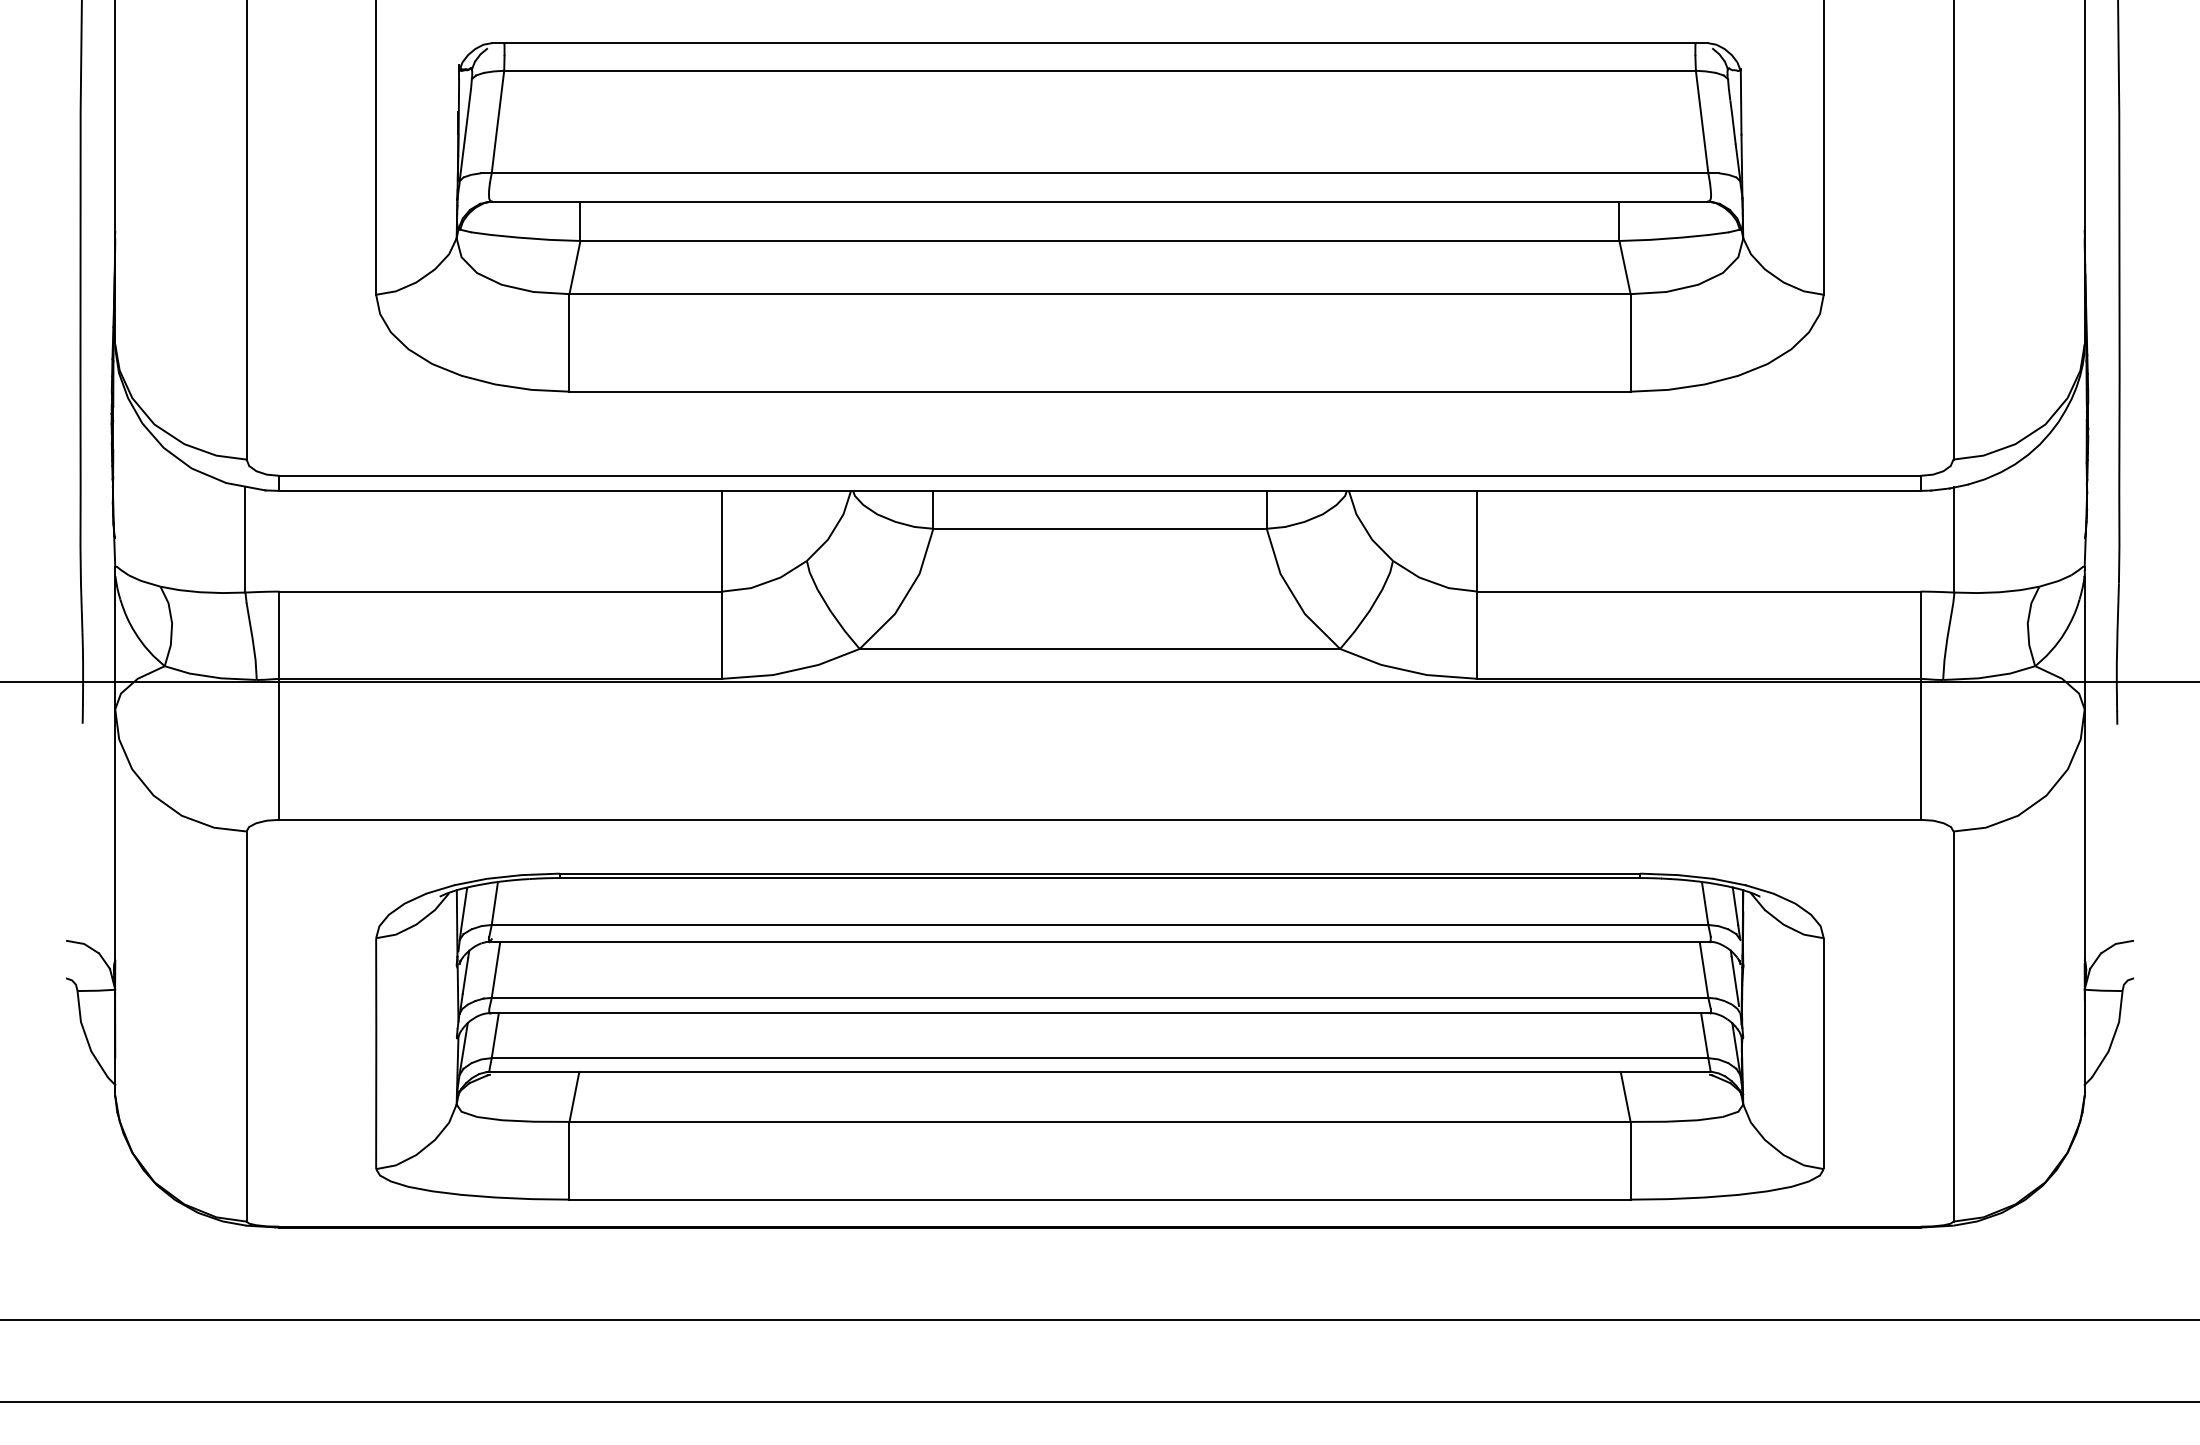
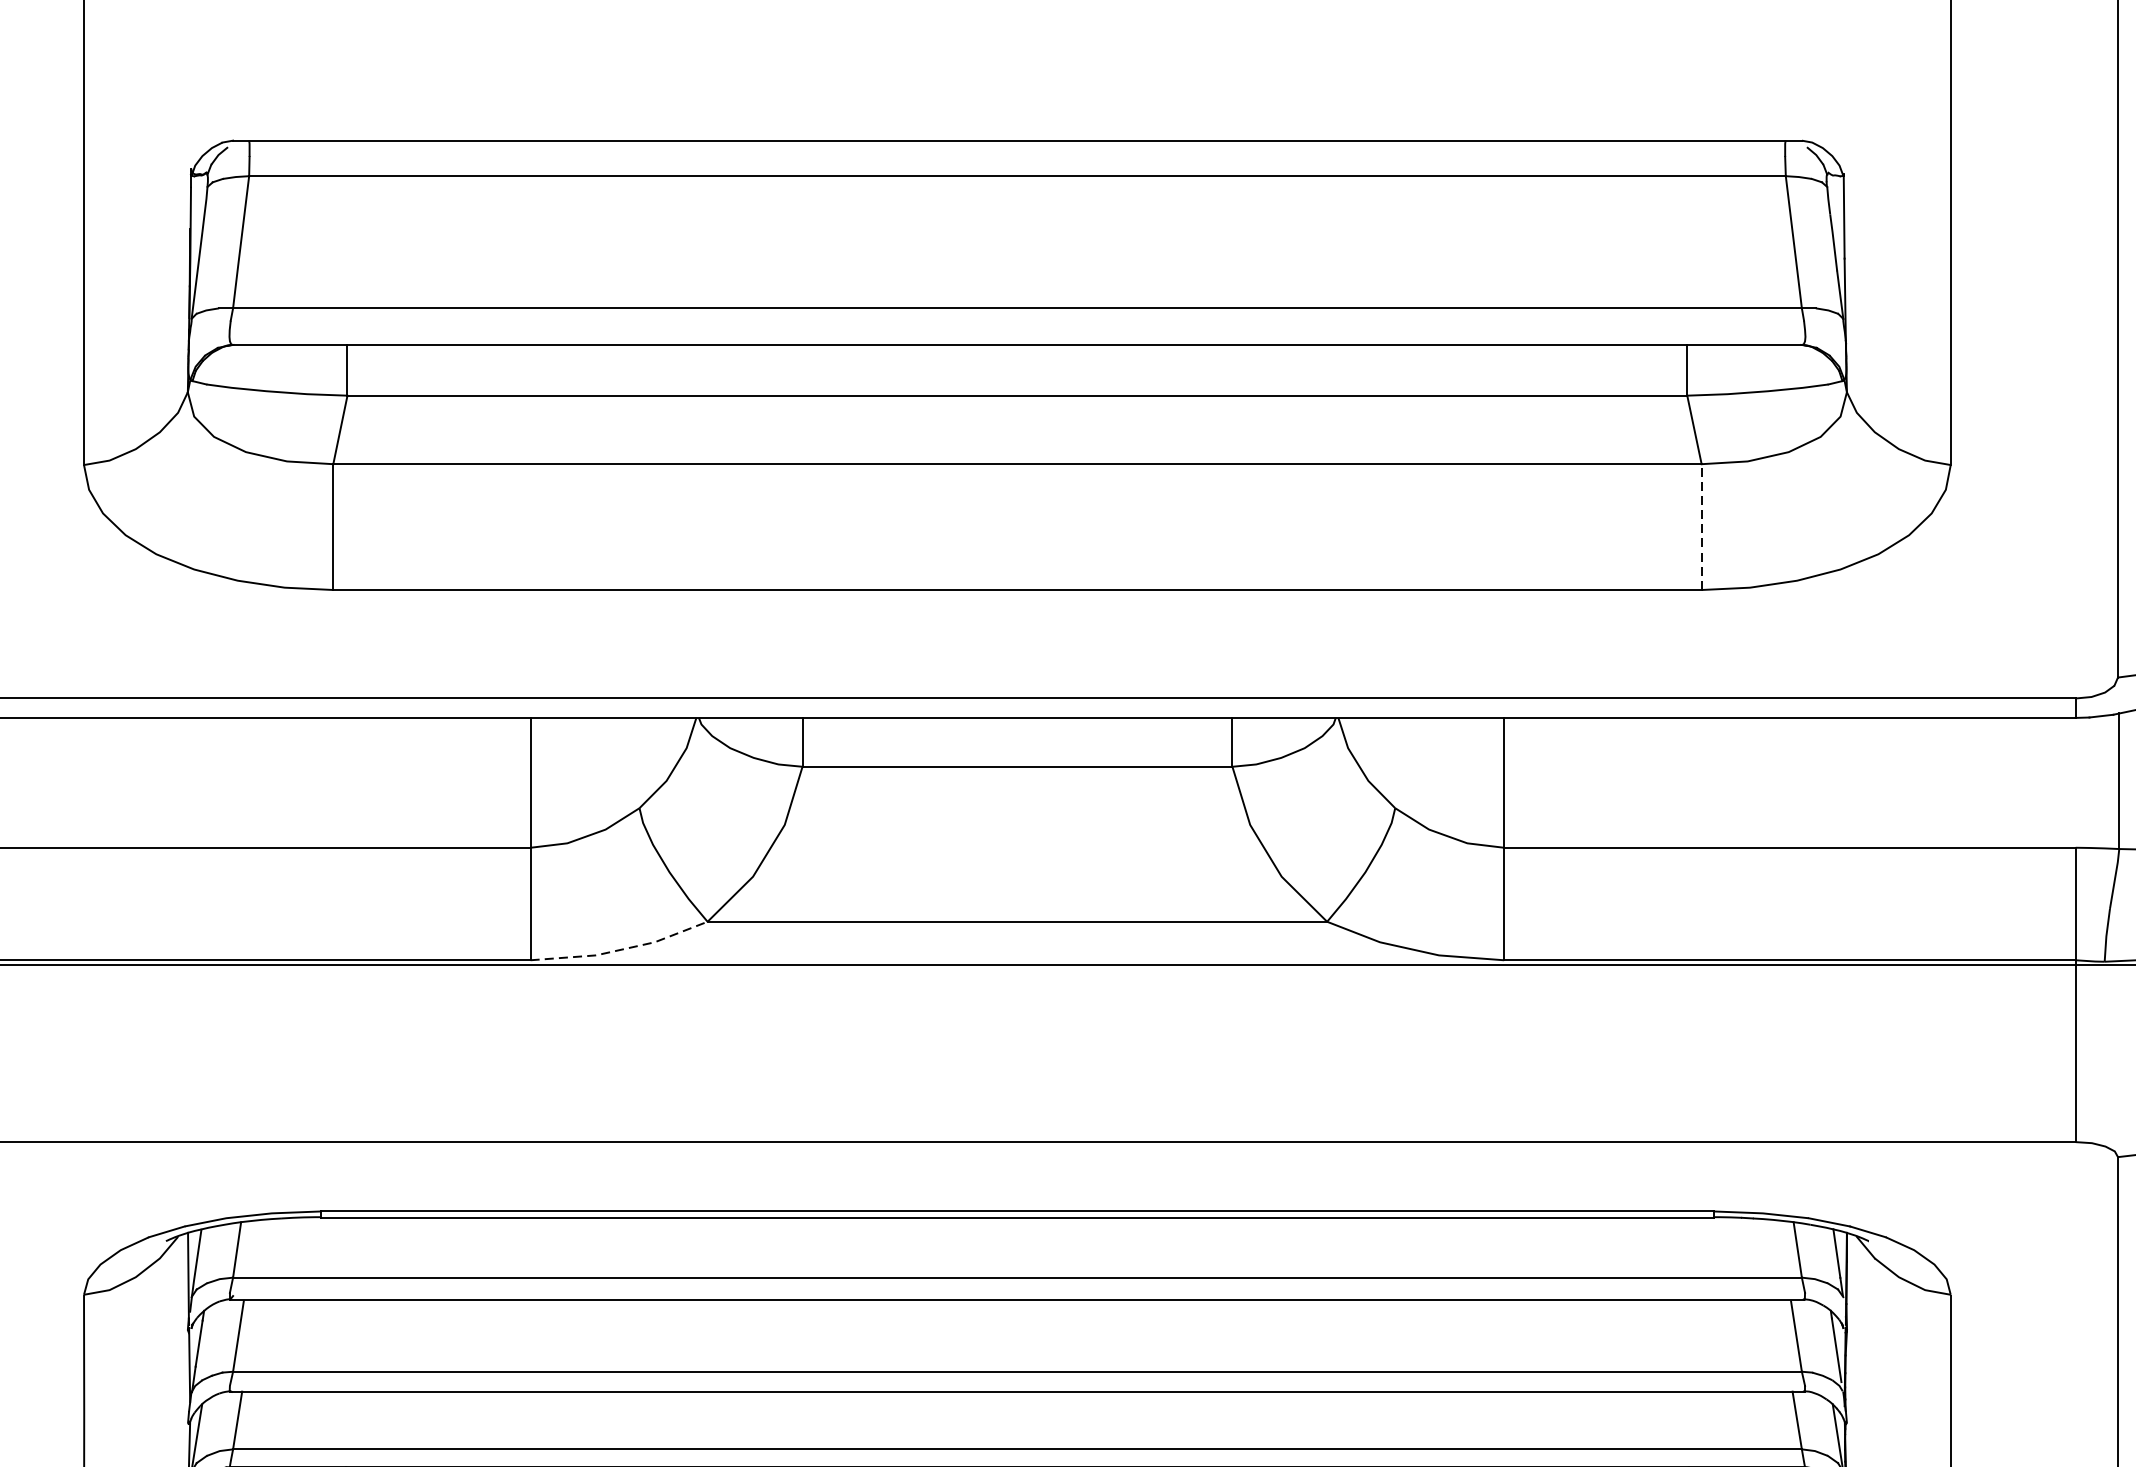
line: (1630, 342) -> (1701, 526), solid -> dashed
line: (792, 670) -> (620, 949), solid -> dashed

